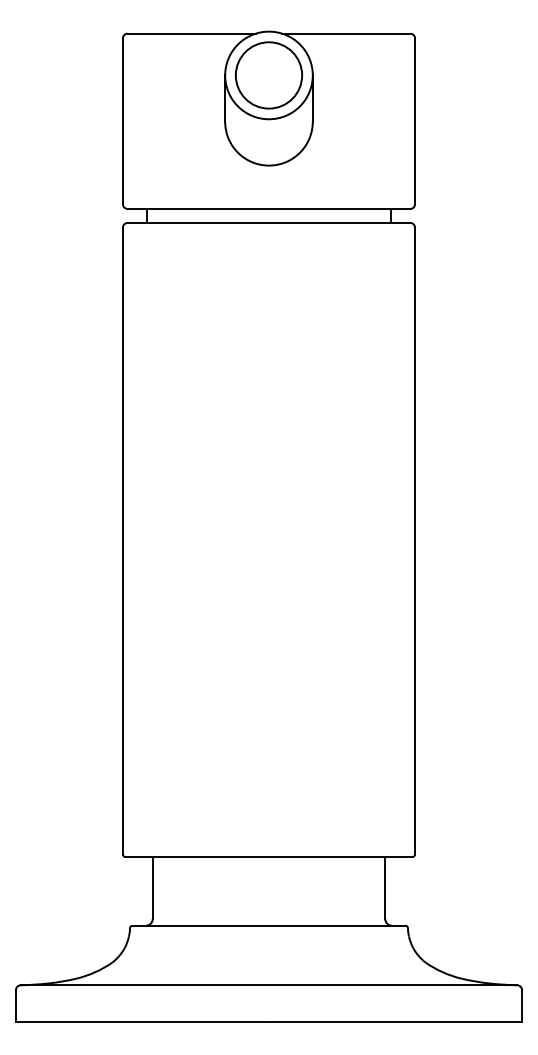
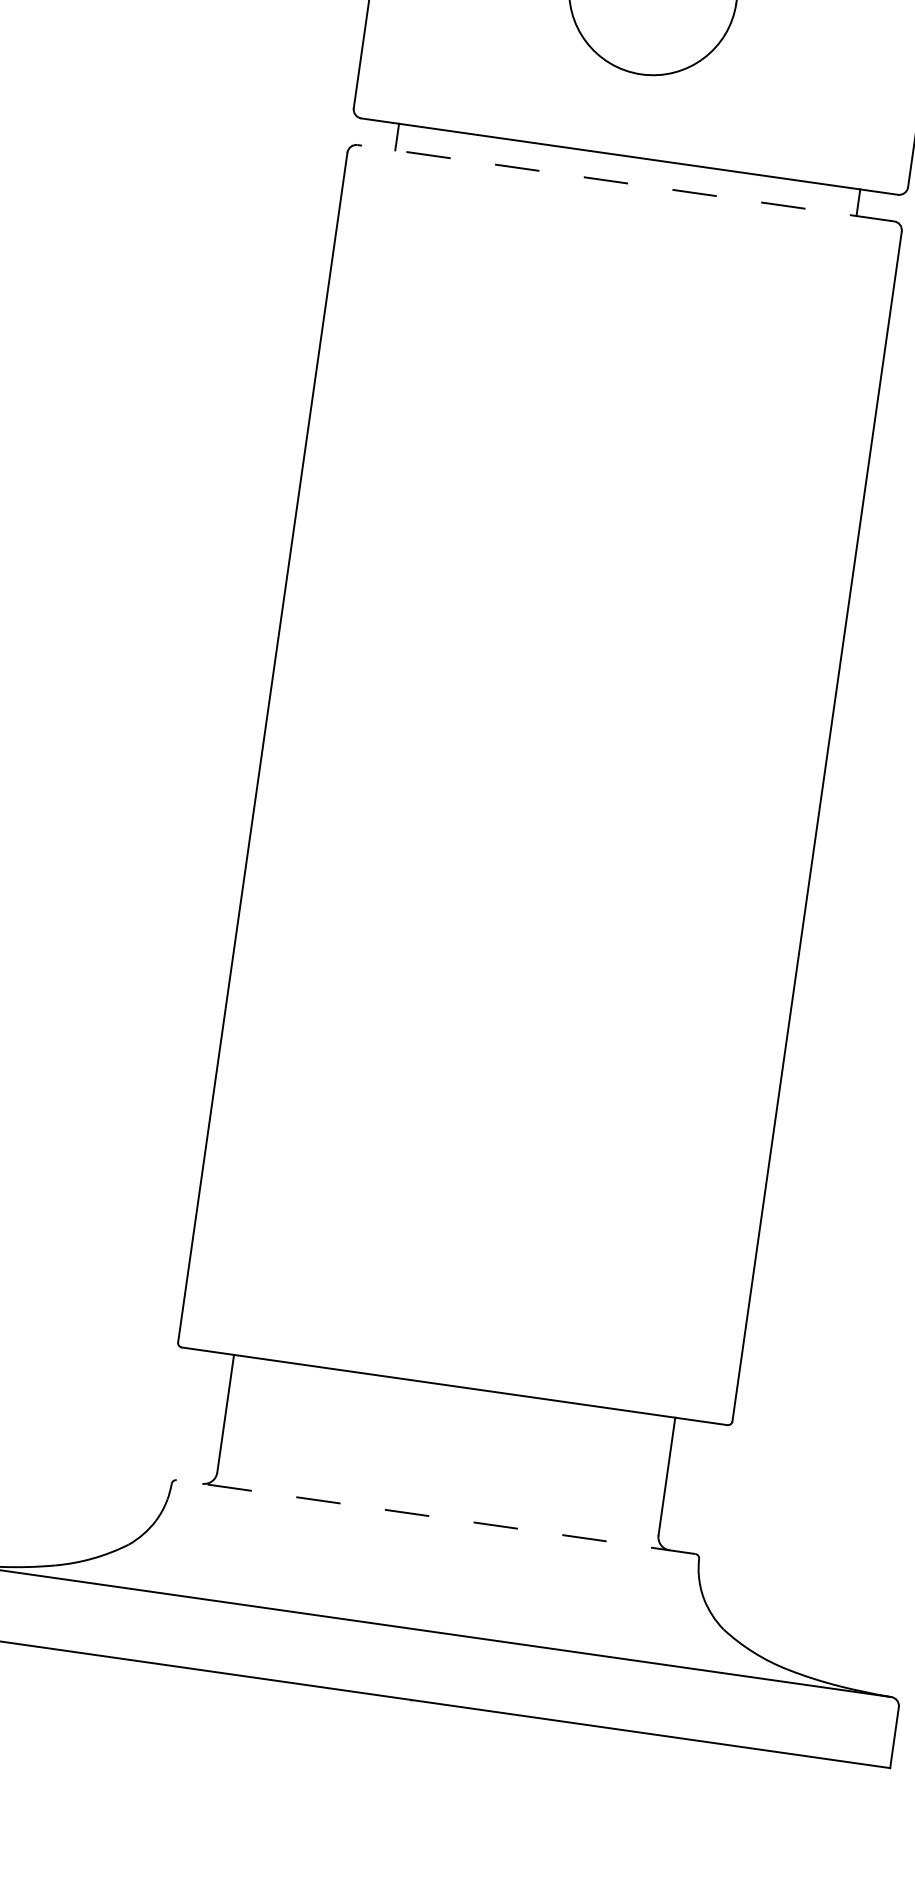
line: (268, 222) -> (625, 182), solid -> dashed
line: (268, 925) -> (435, 1516), solid -> dashed

